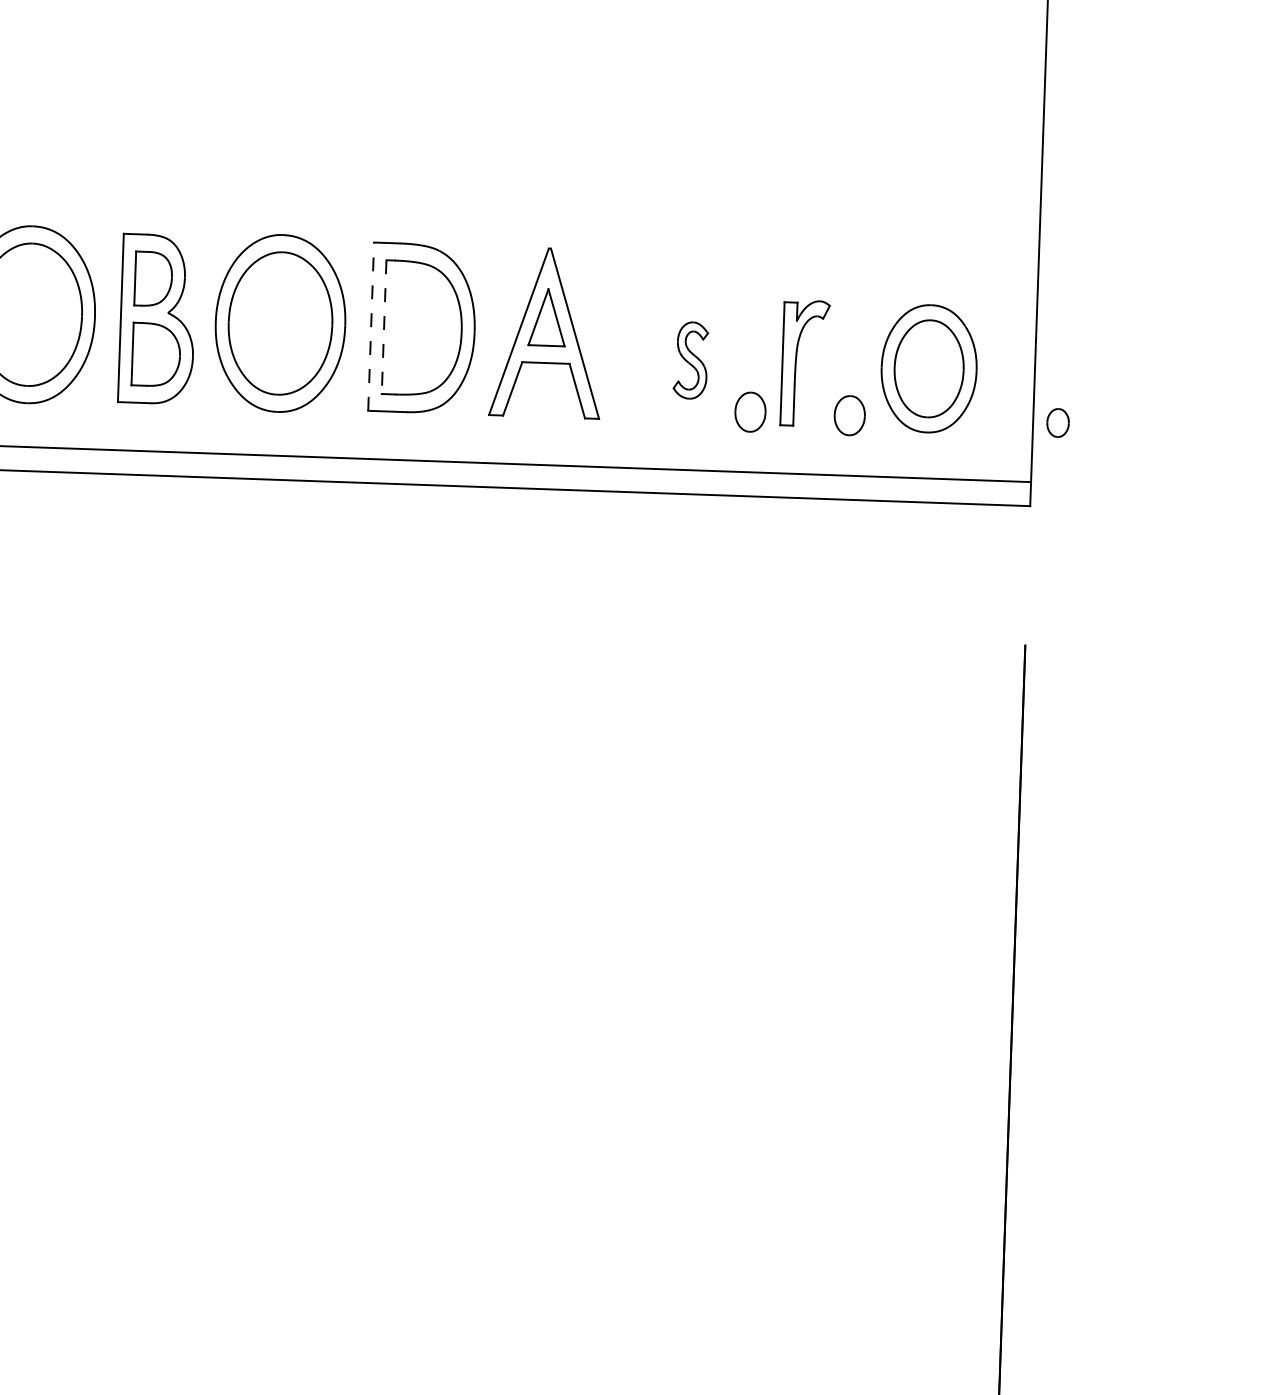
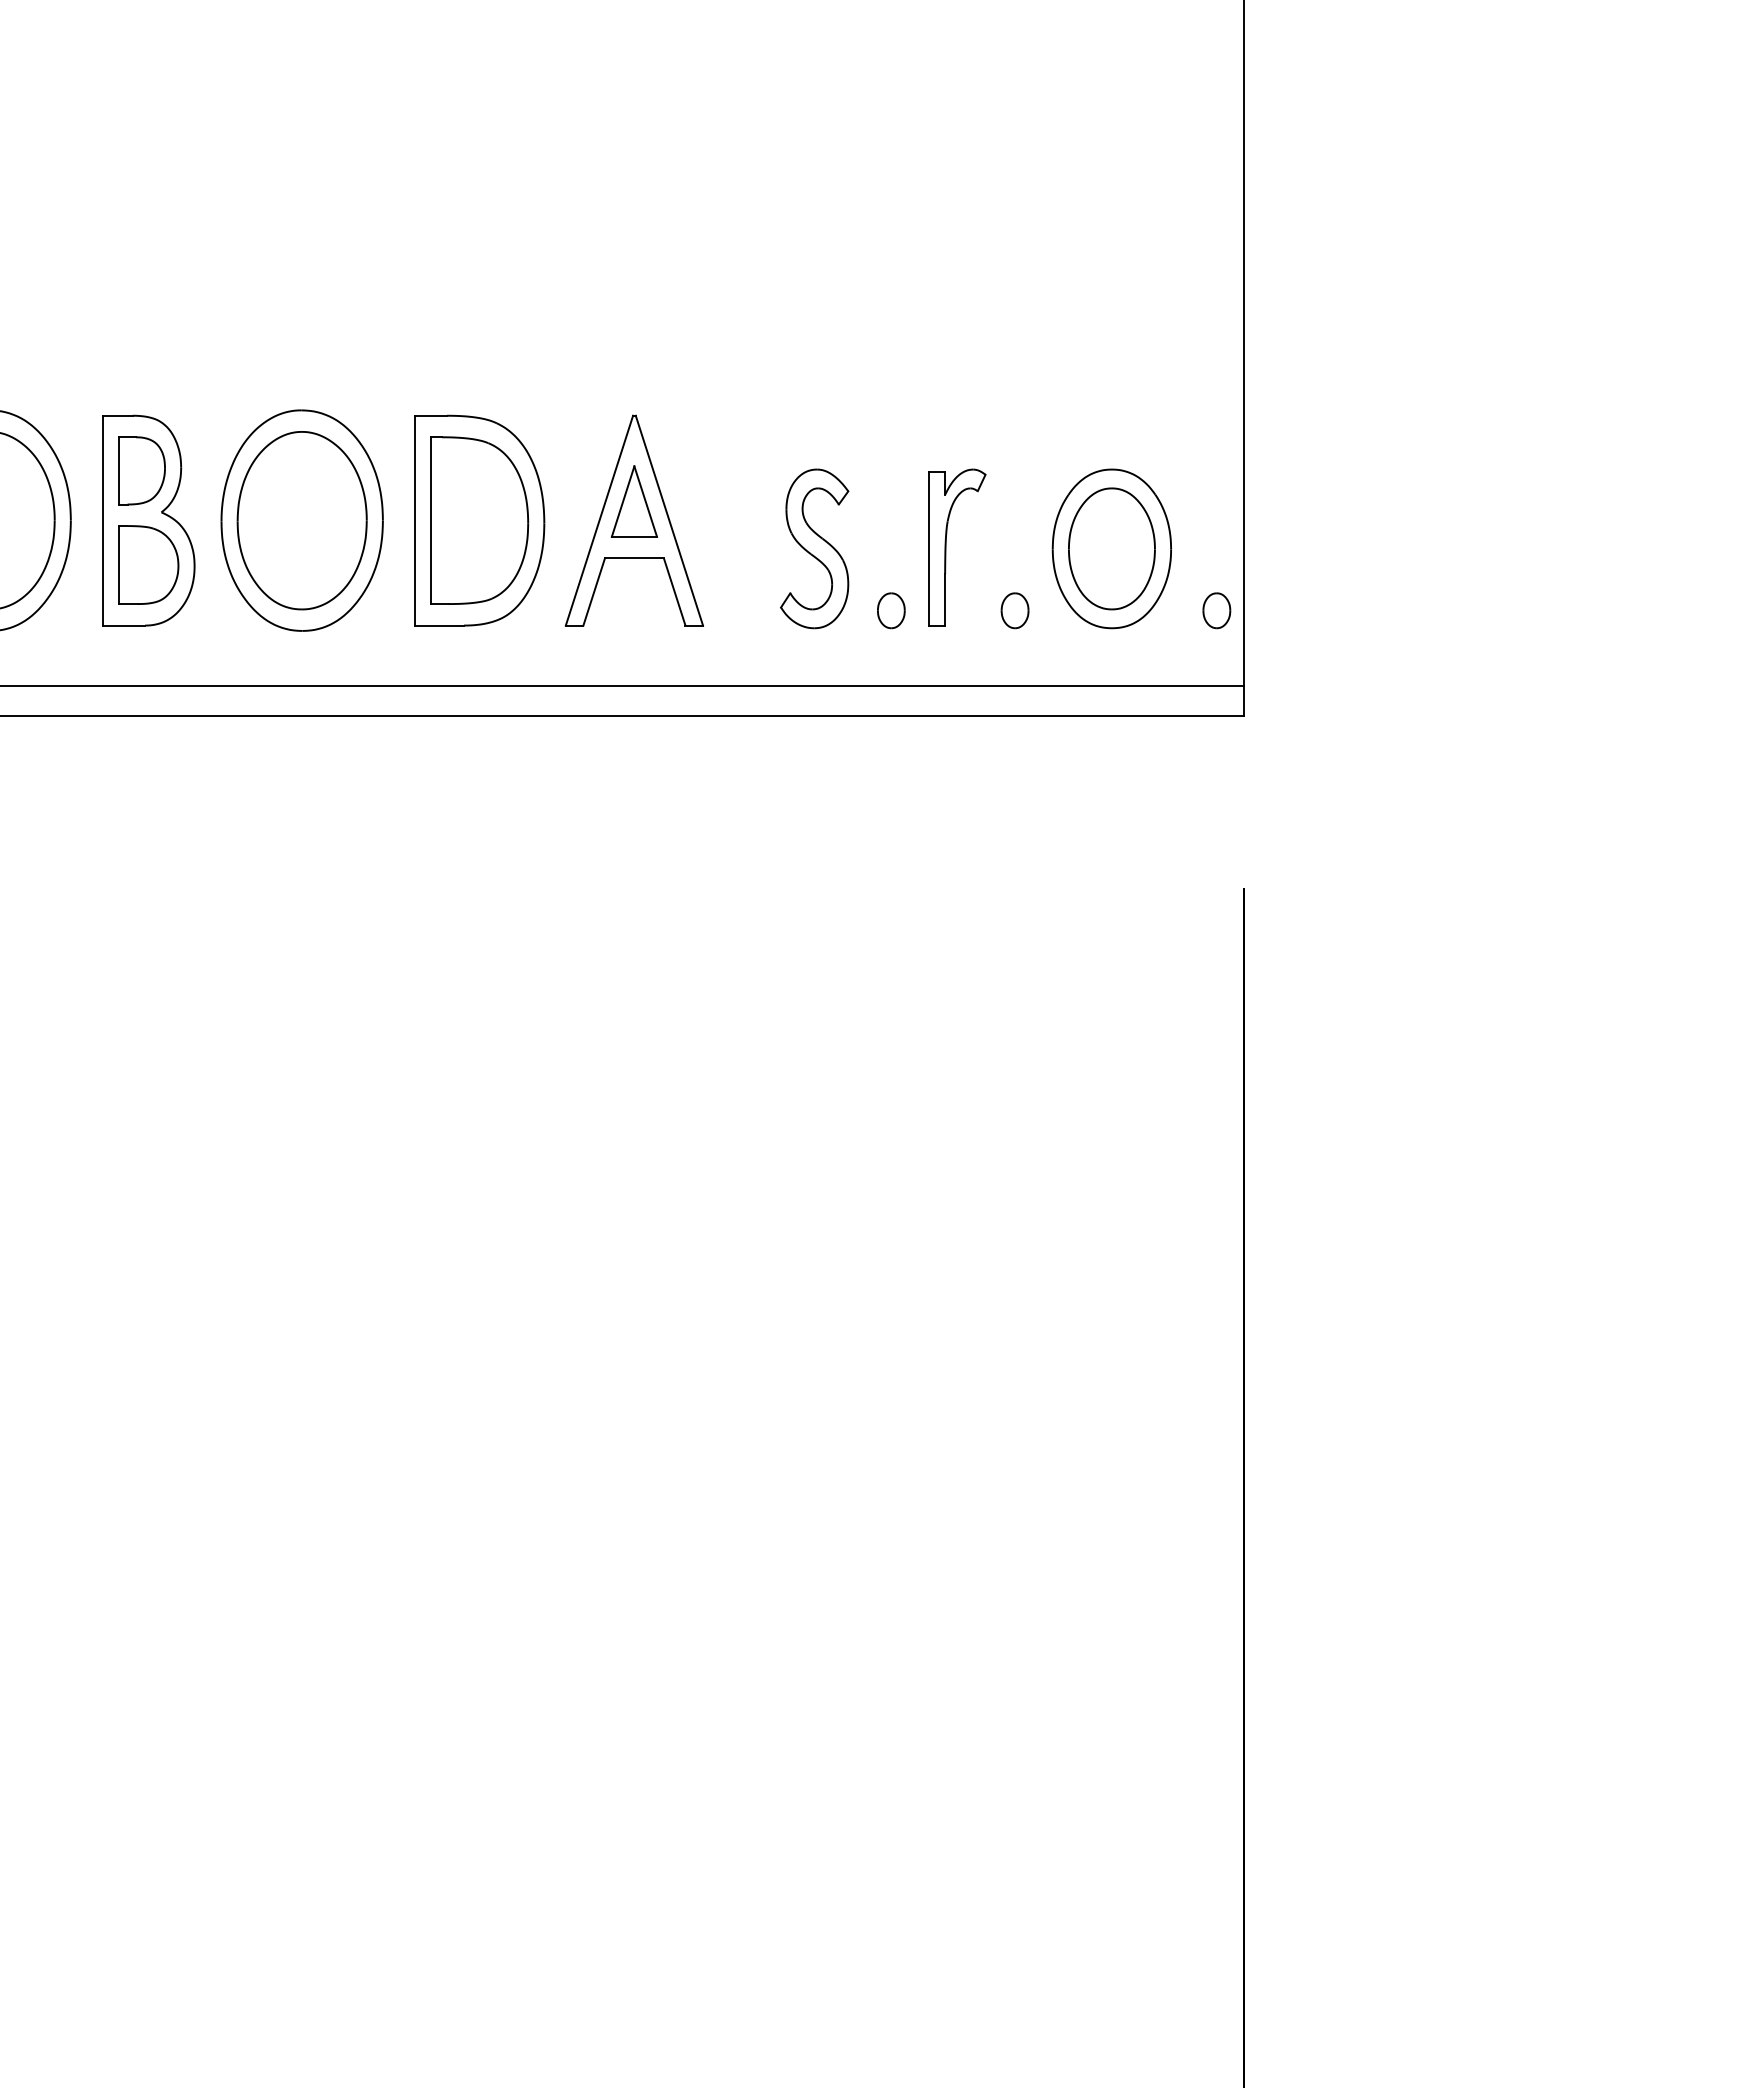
line: (371, 326) -> (415, 520), dashed -> solid
line: (384, 327) -> (431, 521), dashed -> solid
part: (690, 360) -> (814, 548), size x1.67
part: (750, 412) -> (891, 610), size x0.71
part: (849, 415) -> (1014, 610), size x0.71
part: (1057, 422) -> (1216, 610), moved

